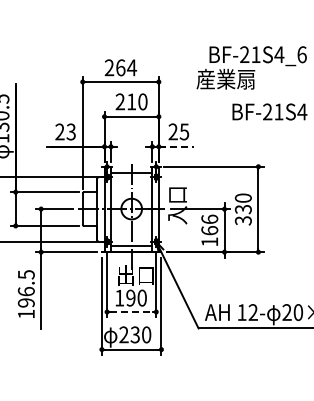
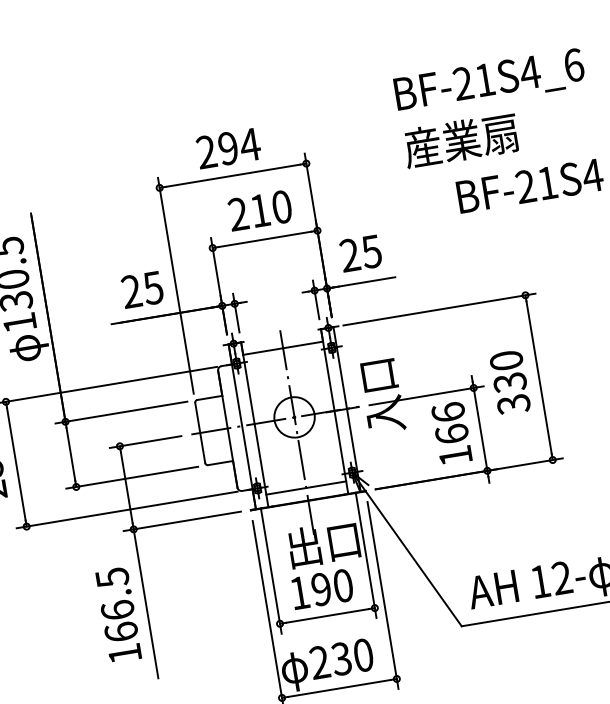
text: (120, 67) -> (227, 147), 264 -> 294
text: (225, 78) -> (460, 139), moved
text: (71, 131) -> (153, 286), 23 -> 25
line: (177, 146) -> (362, 282), dashed -> solid
text: (25, 302) -> (119, 631), 196.5 -> 166.5
line: (132, 312) -> (329, 616), dashed -> solid

